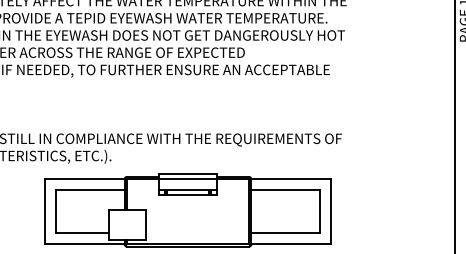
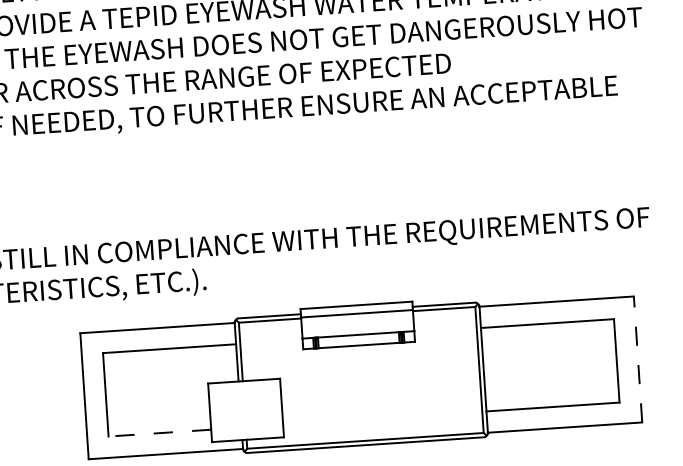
line: (331, 211) -> (638, 358), solid -> dashed
line: (82, 233) -> (160, 433), solid -> dashed

